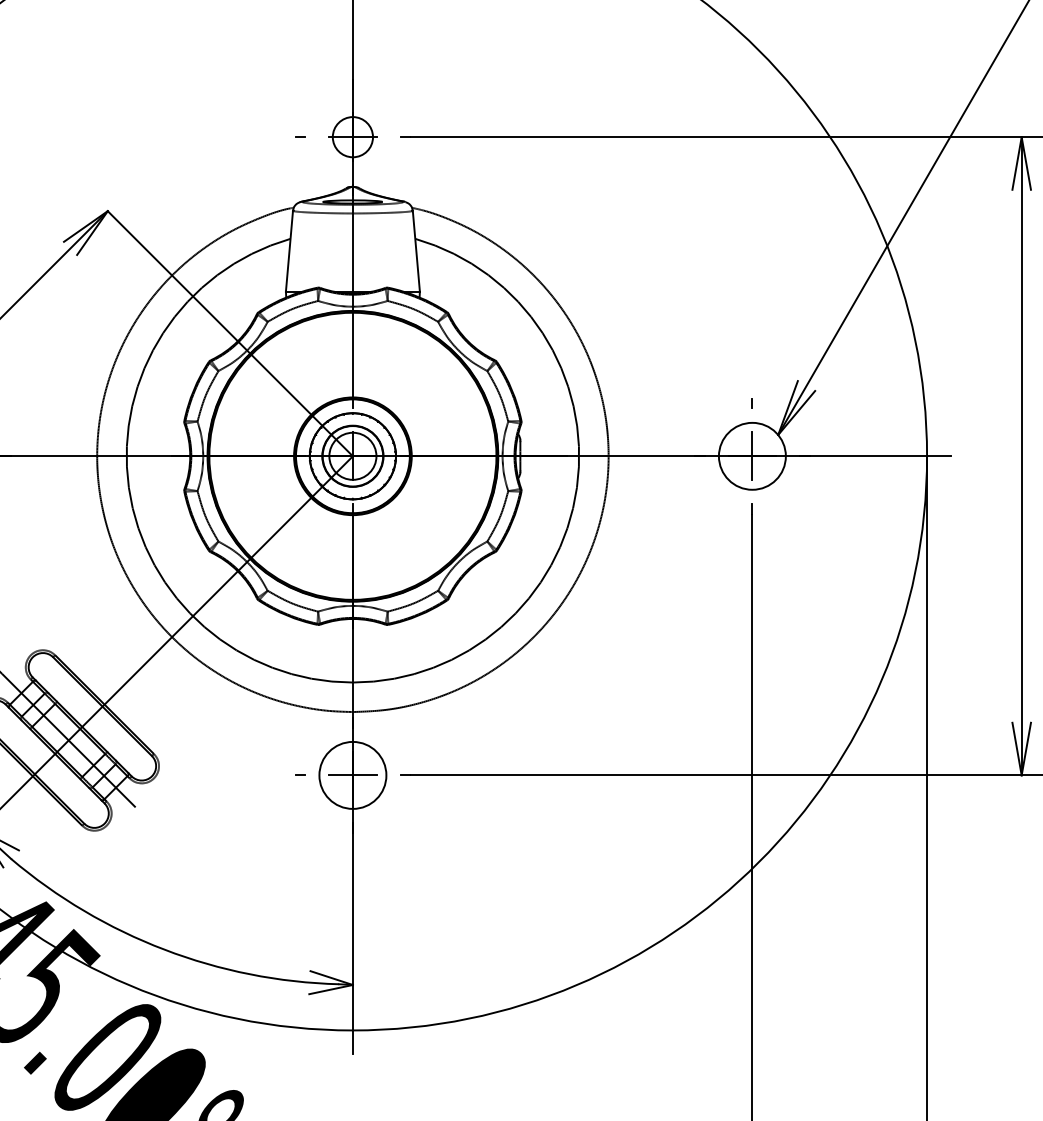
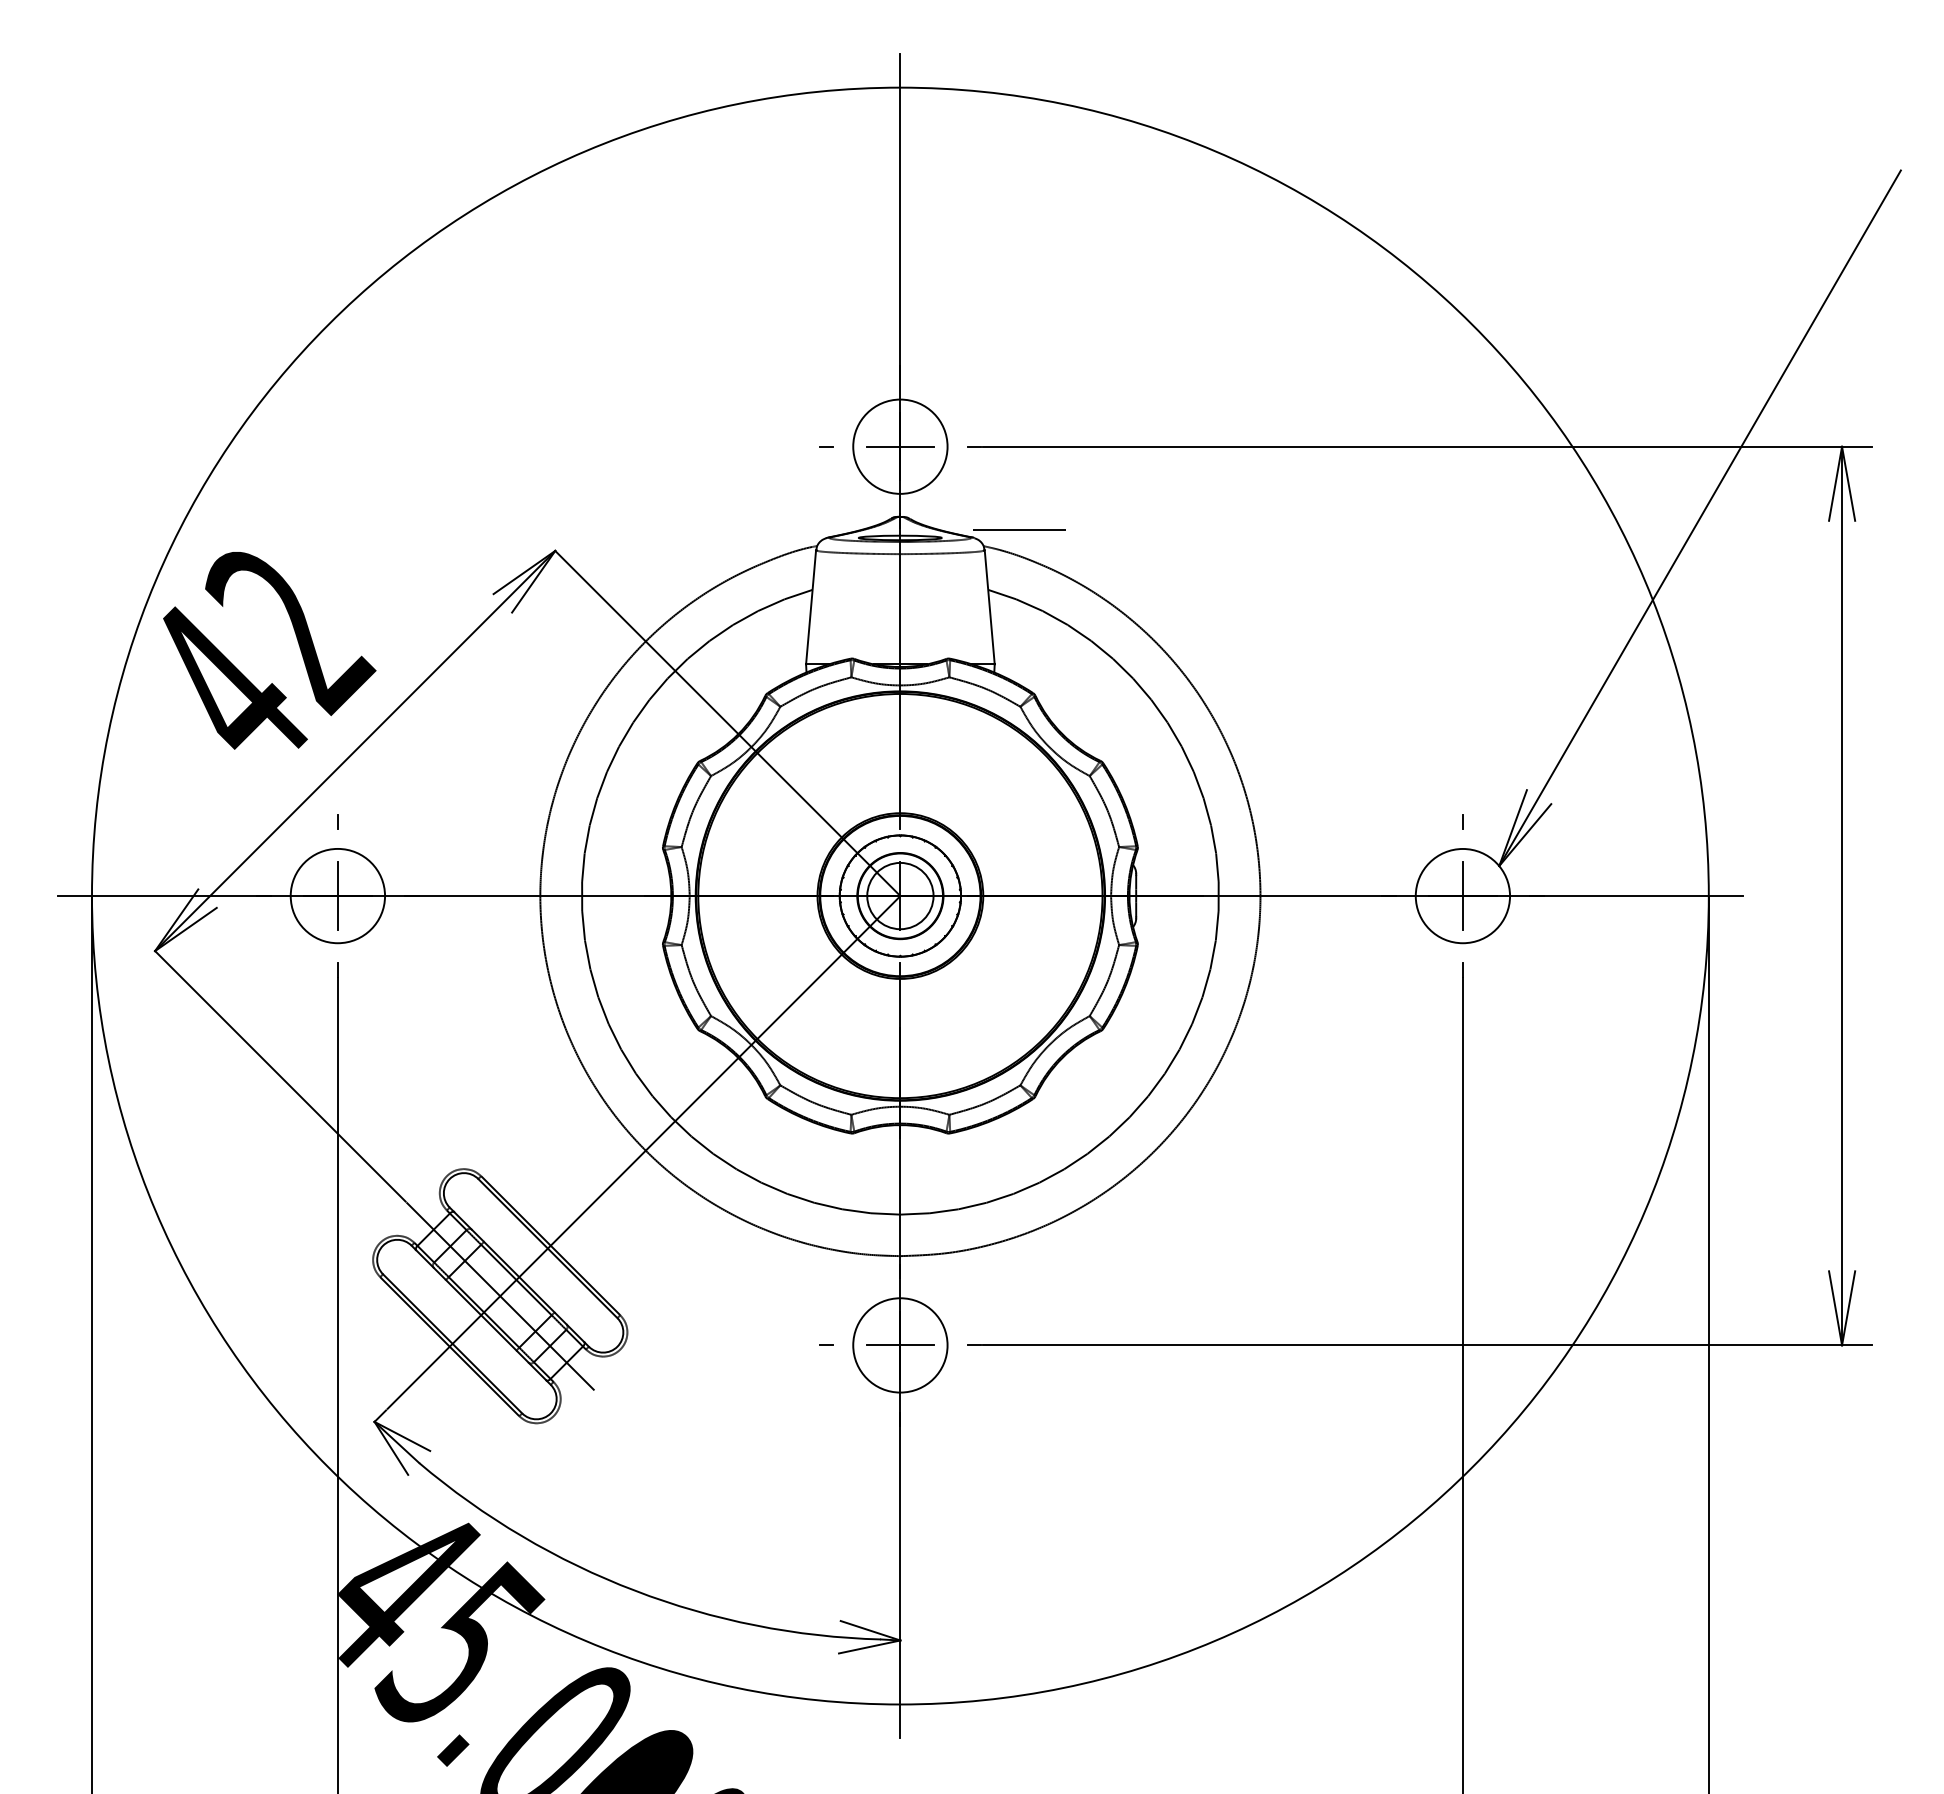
circle: (352, 137) -> (900, 446), size x1.67
line: (437, 196) -> (1019, 530), added

